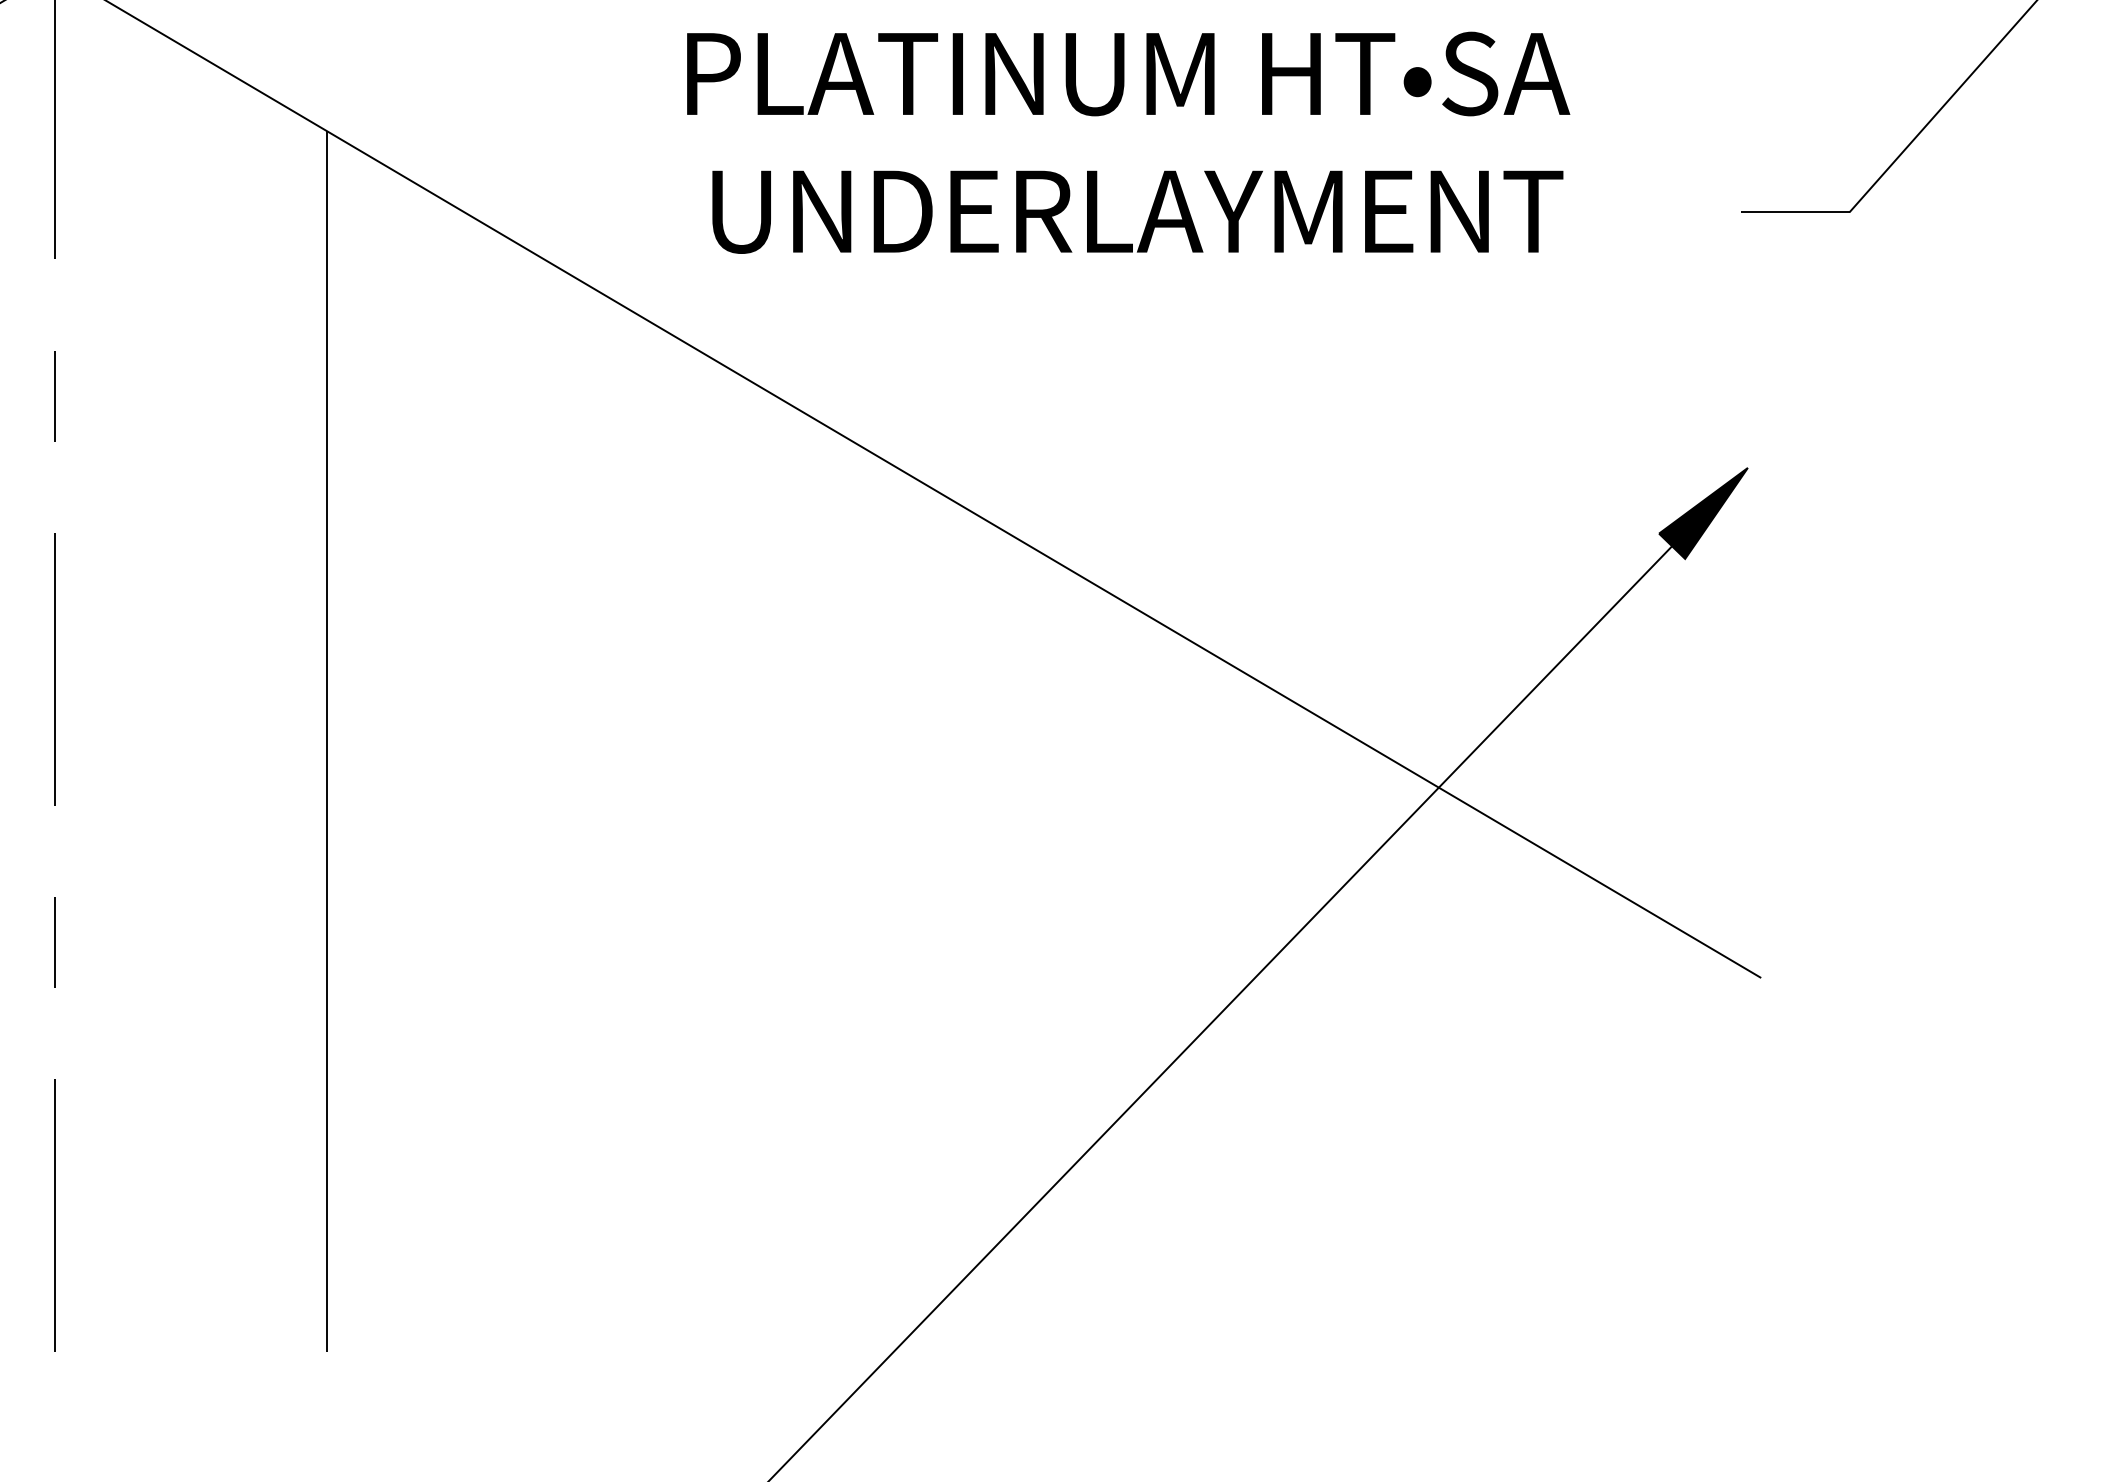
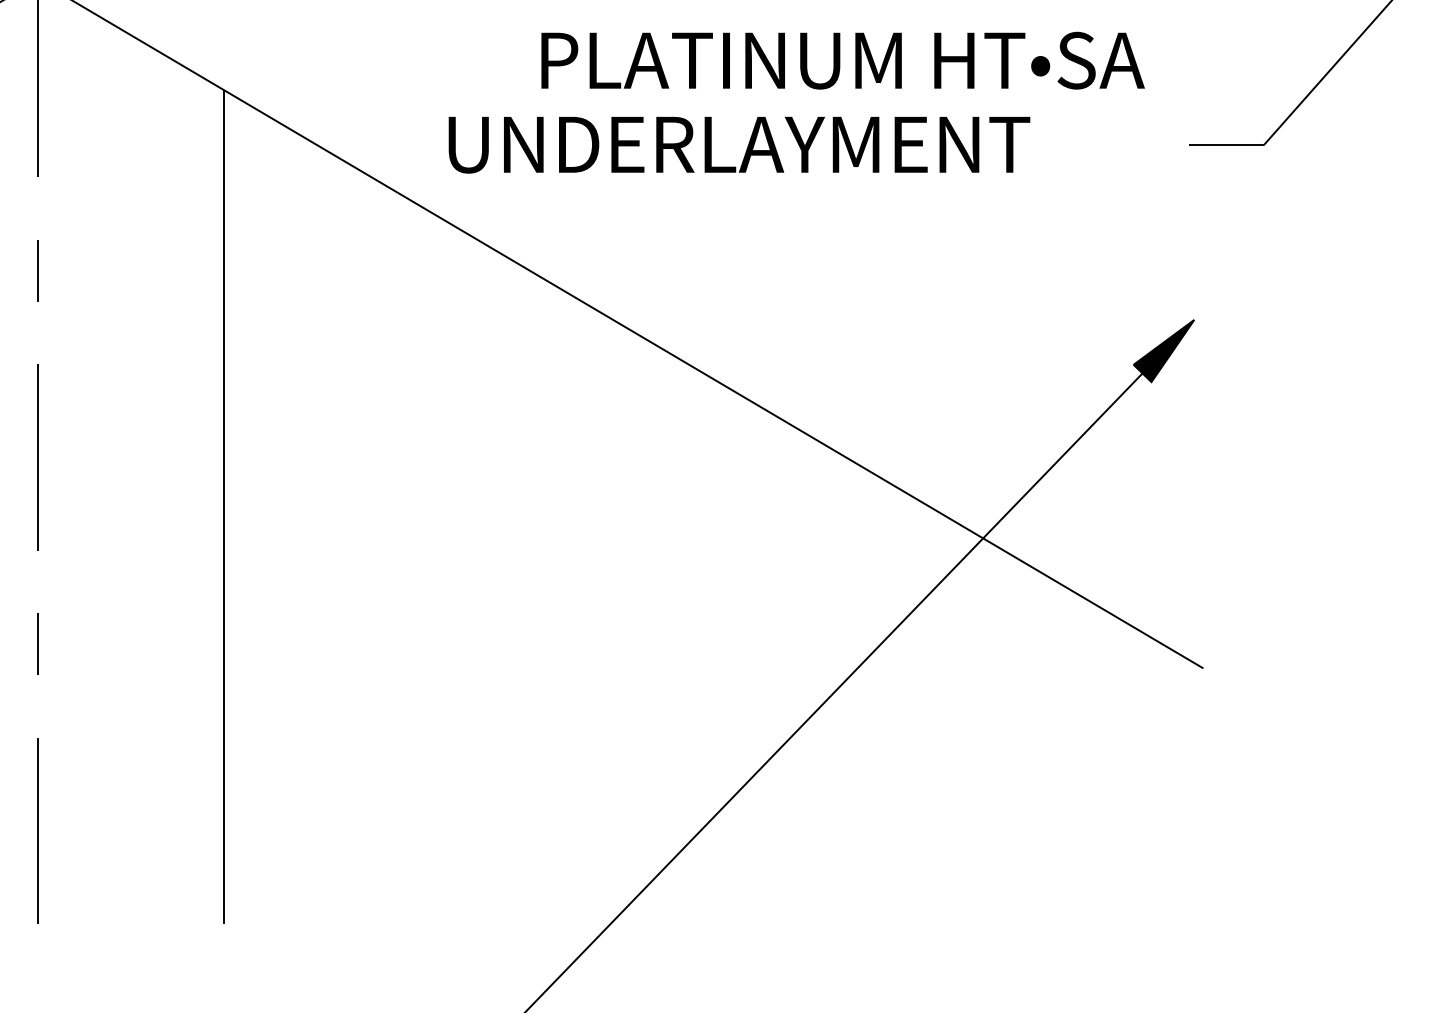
text: (1127, 73) -> (842, 60), moved
text: (1137, 212) -> (739, 145), moved

